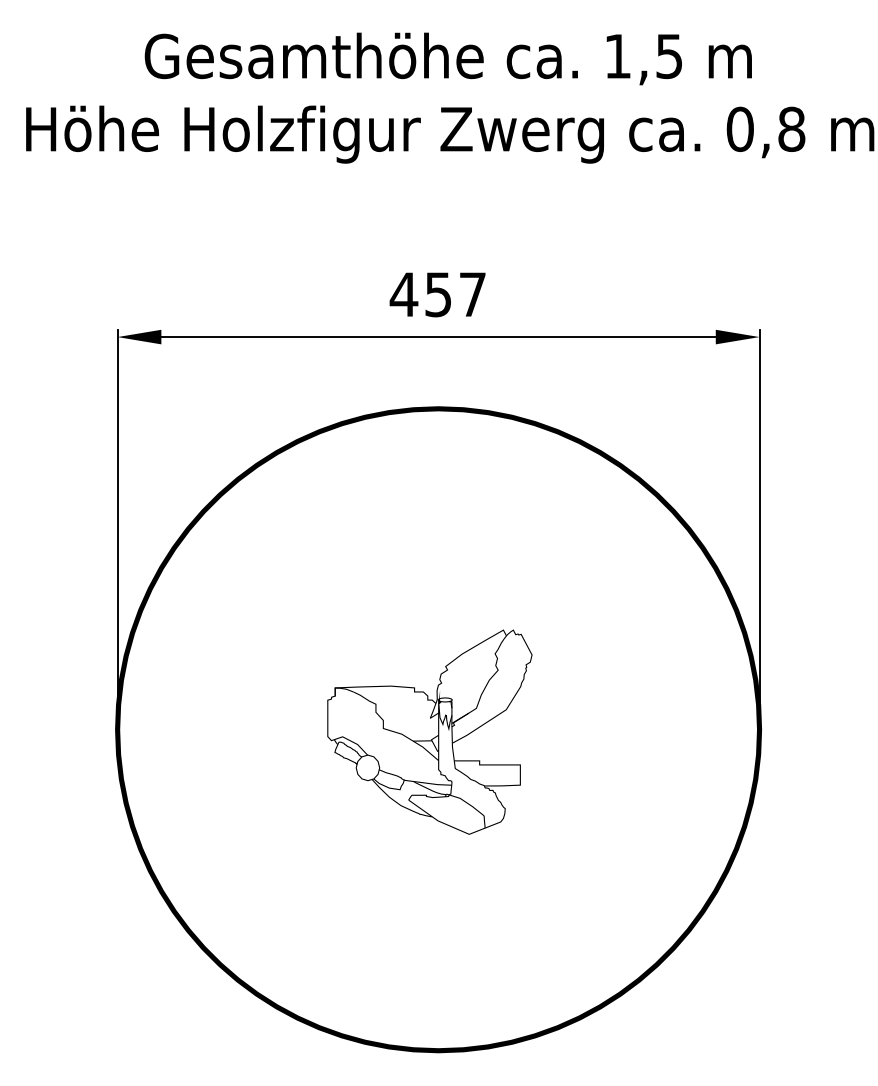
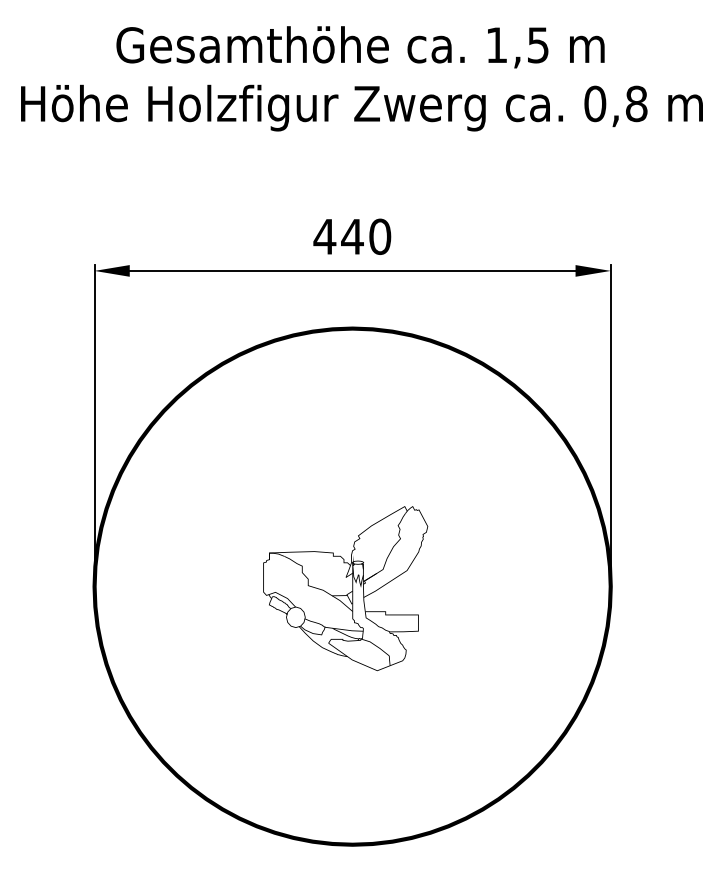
text: (455, 294) -> (366, 236), 457 -> 440

